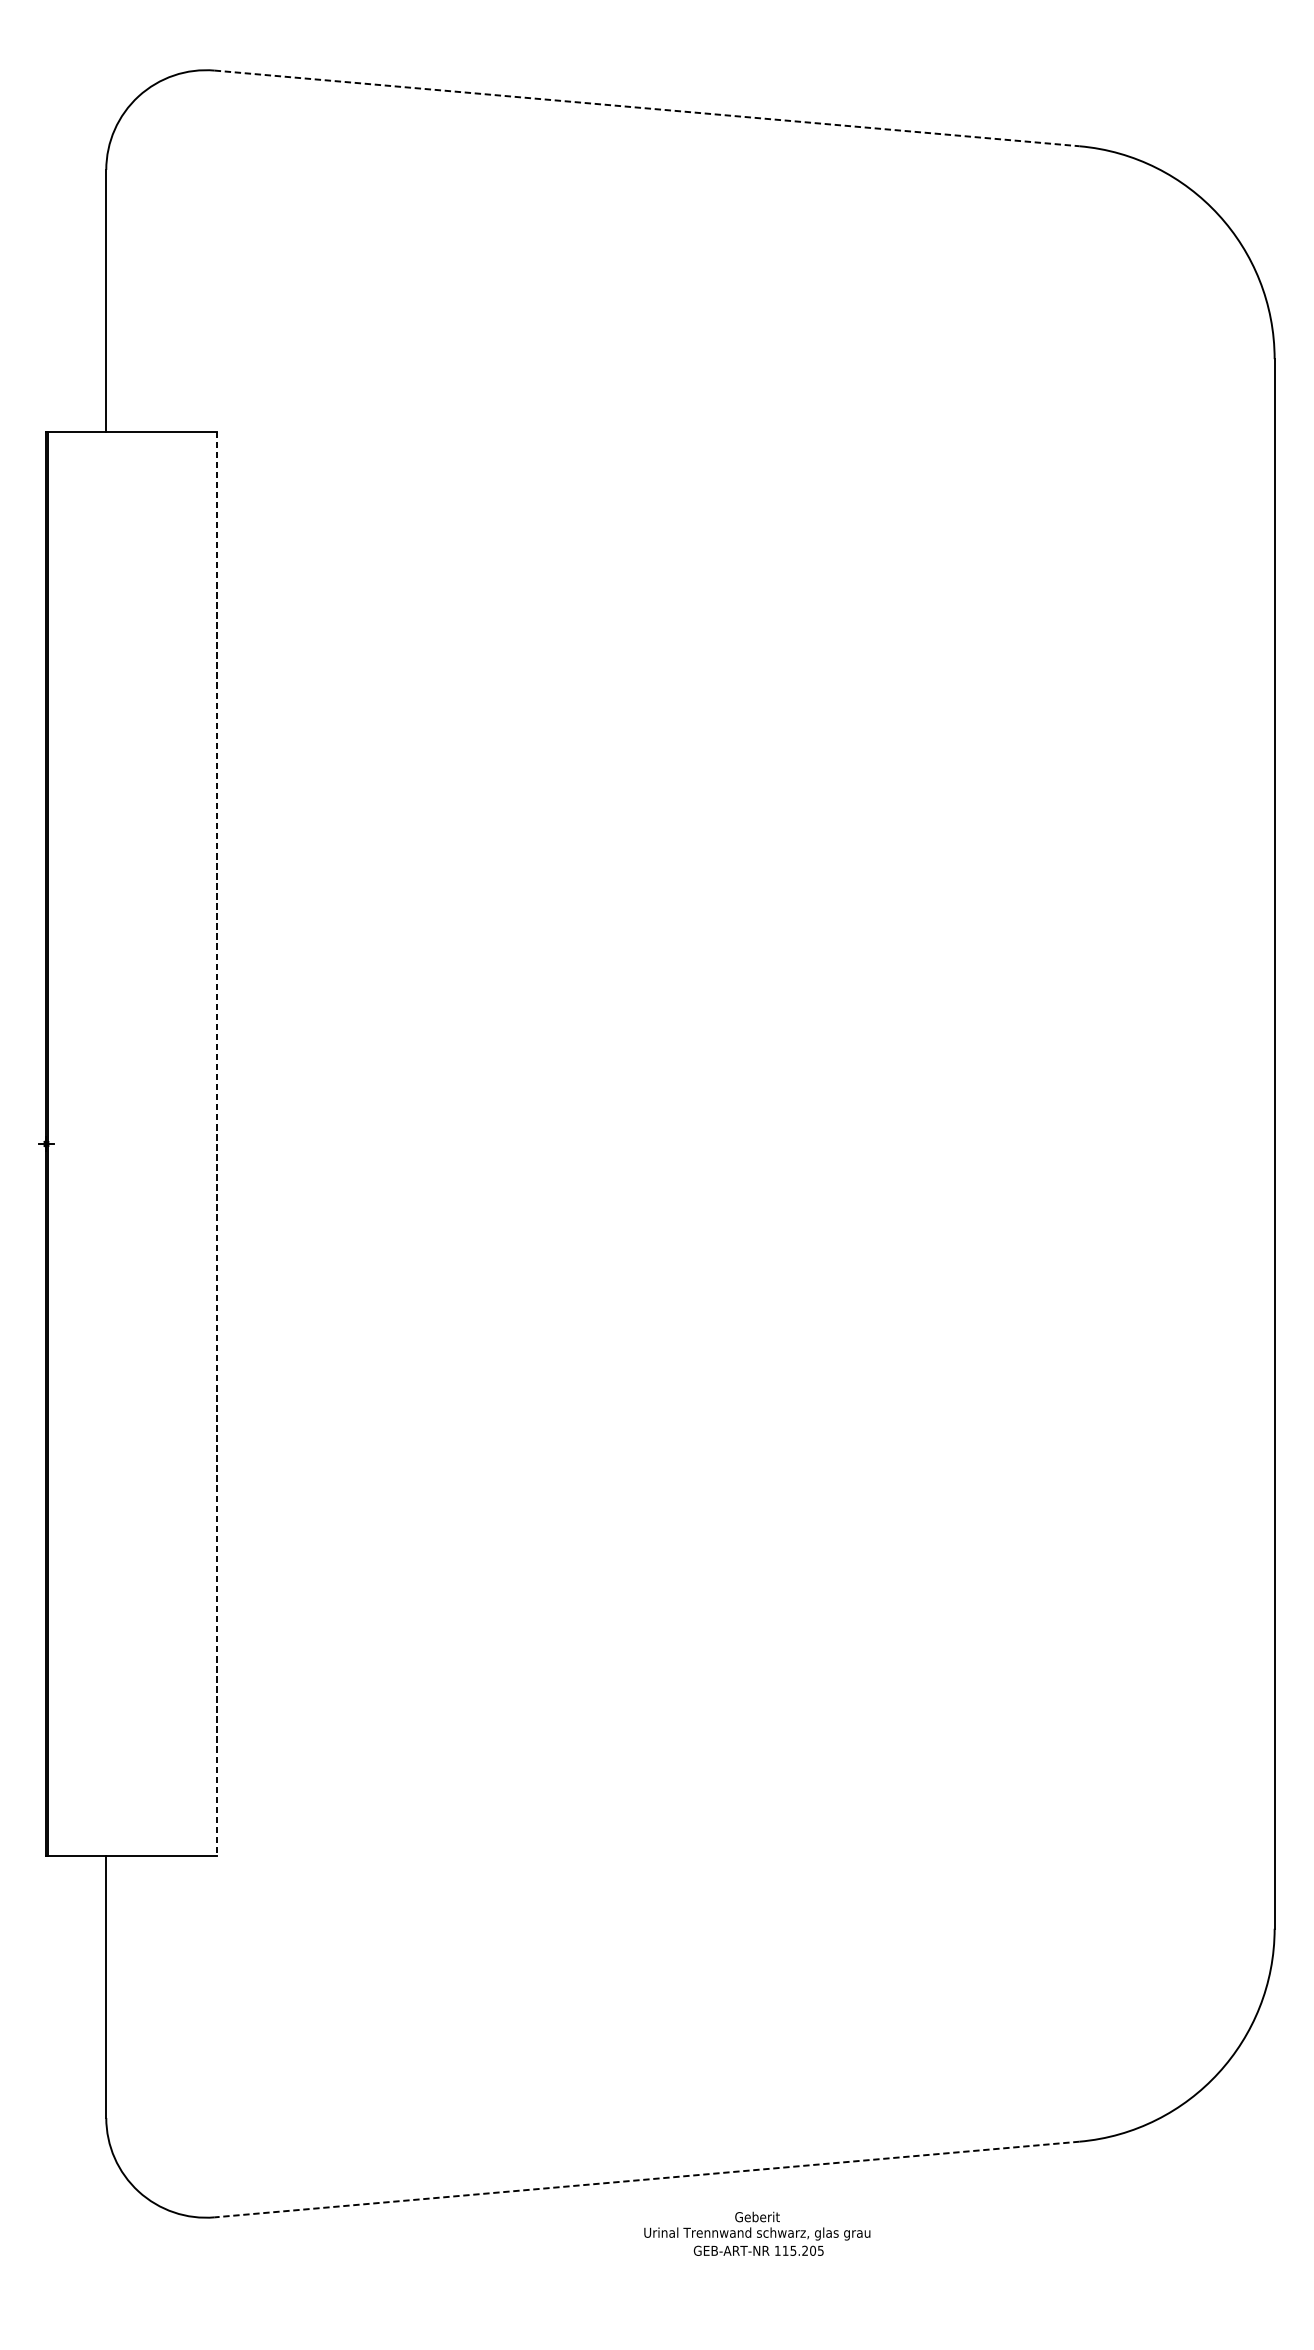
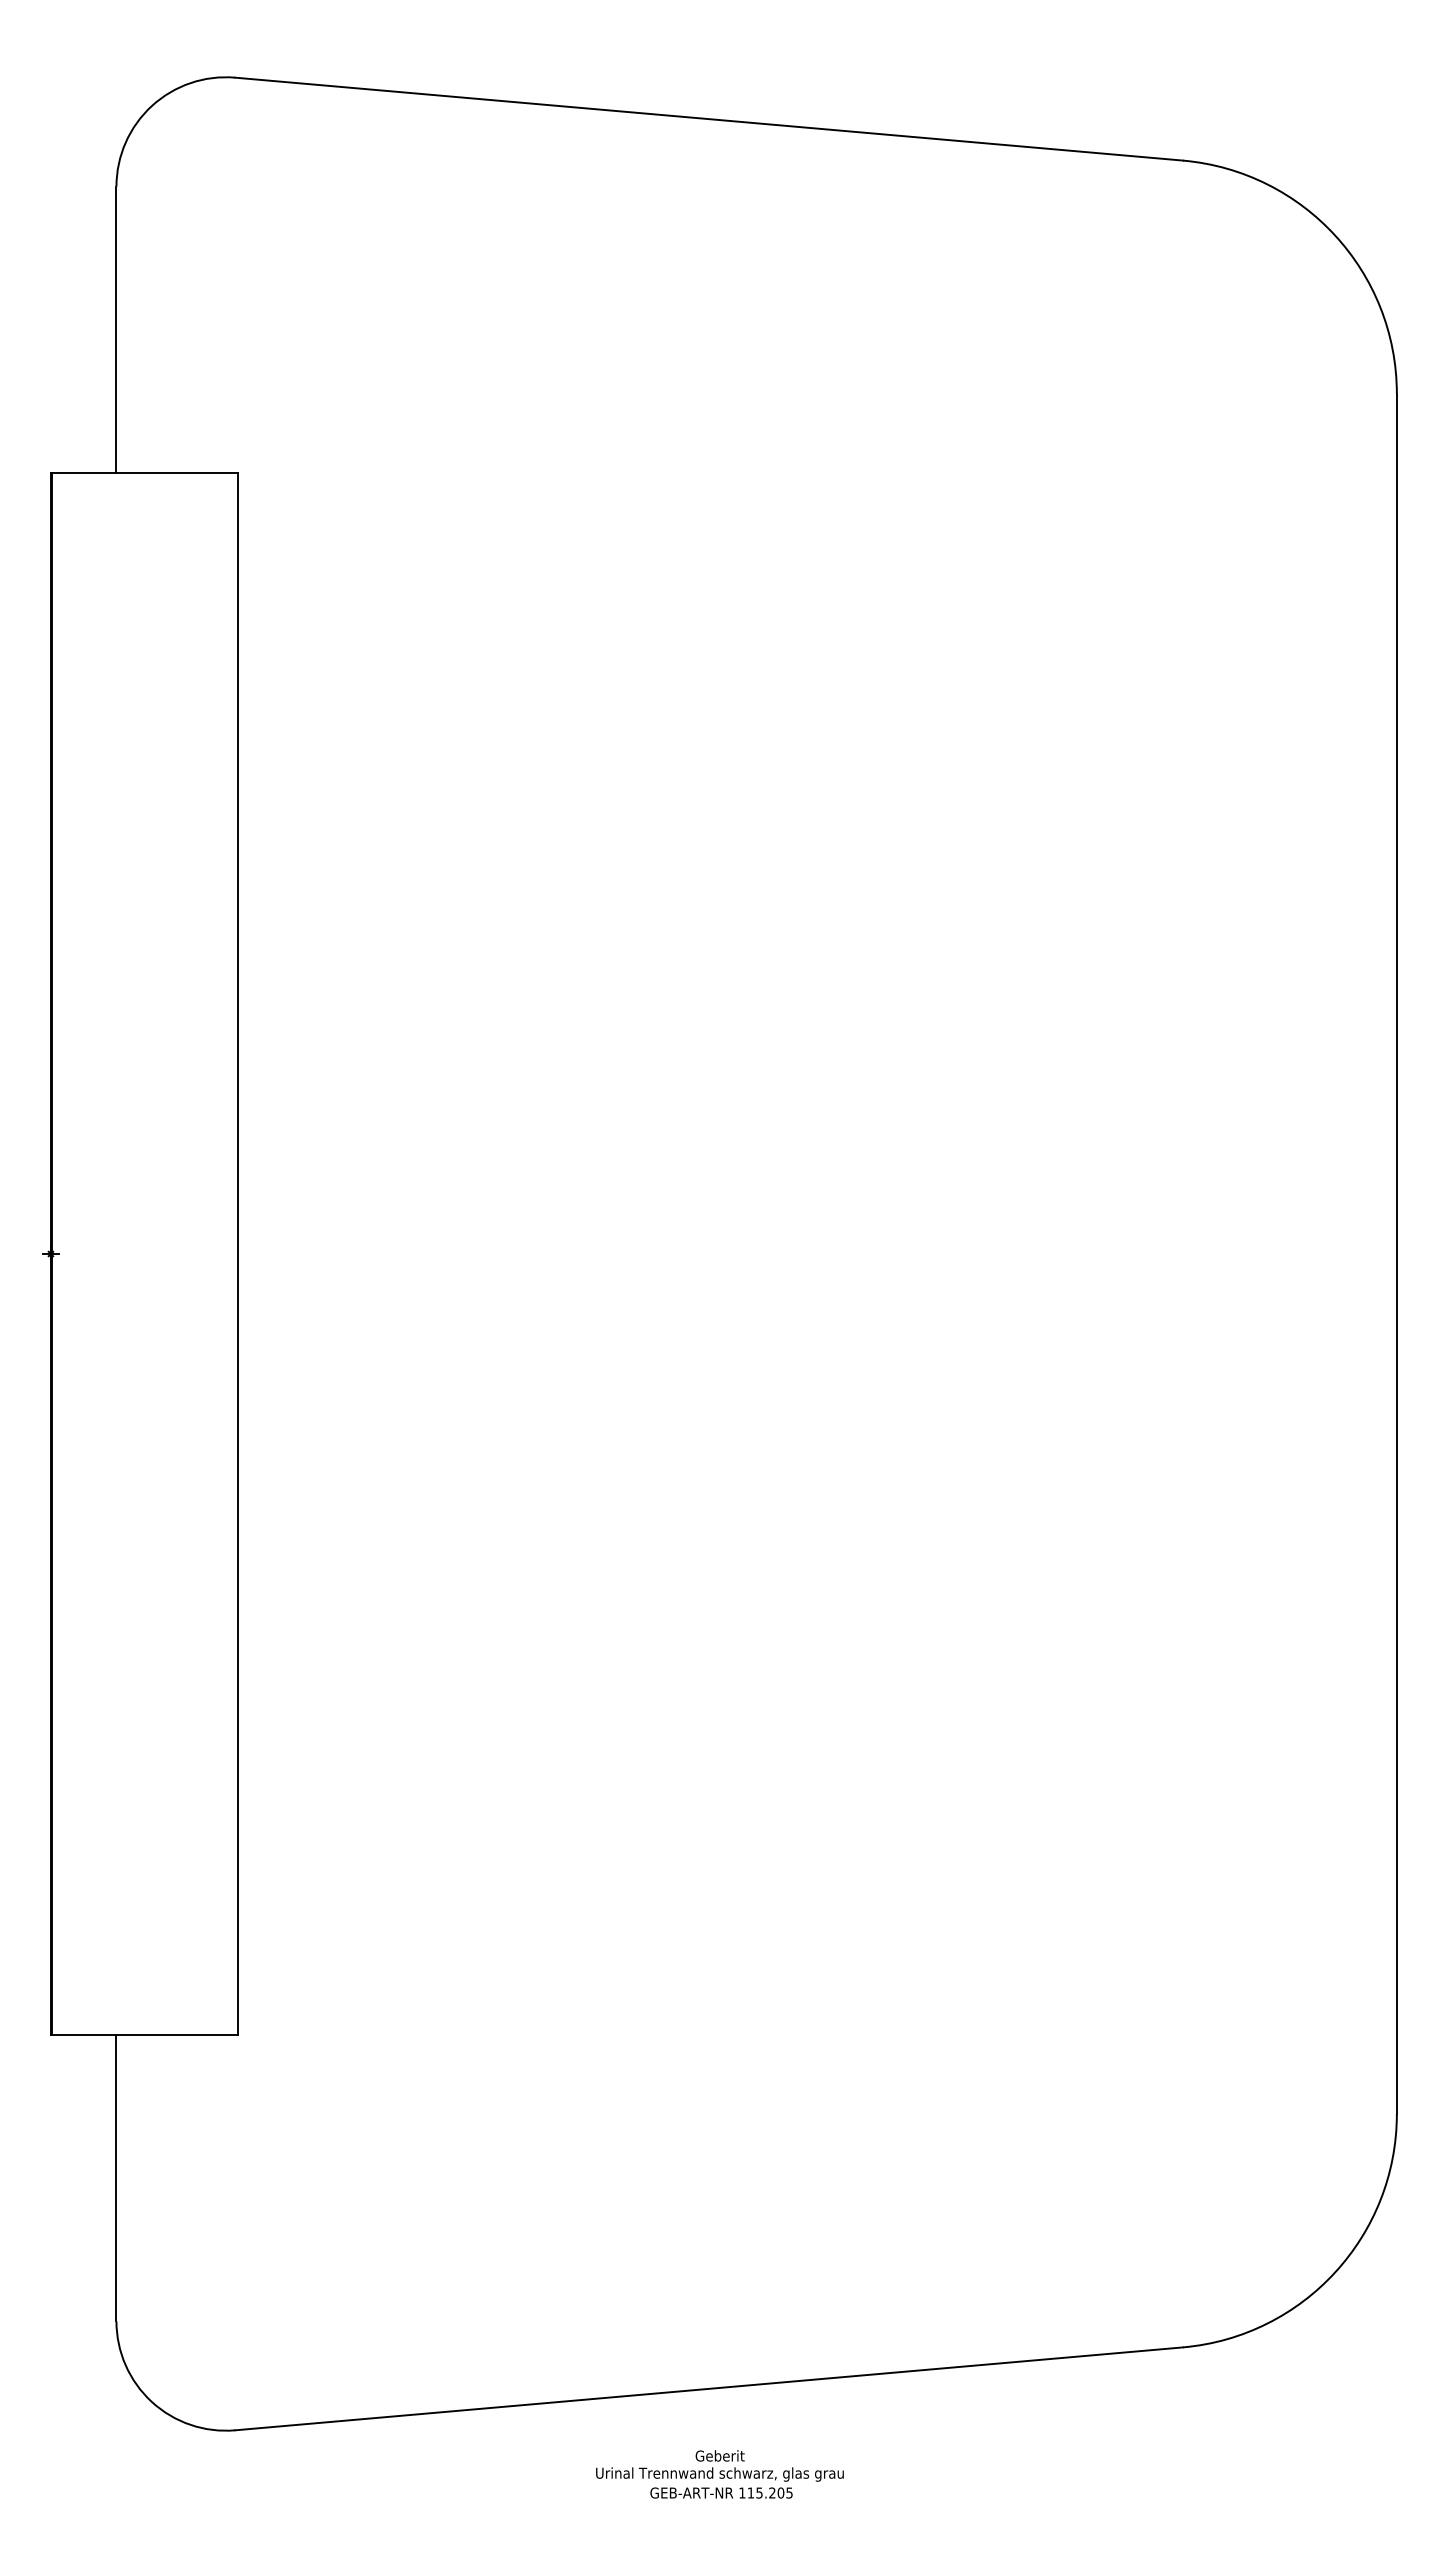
line: (647, 108) -> (709, 119), dashed -> solid
line: (217, 1144) -> (238, 1254), dashed -> solid
line: (647, 2179) -> (709, 2388), dashed -> solid
text: (756, 2233) -> (719, 2474), moved

